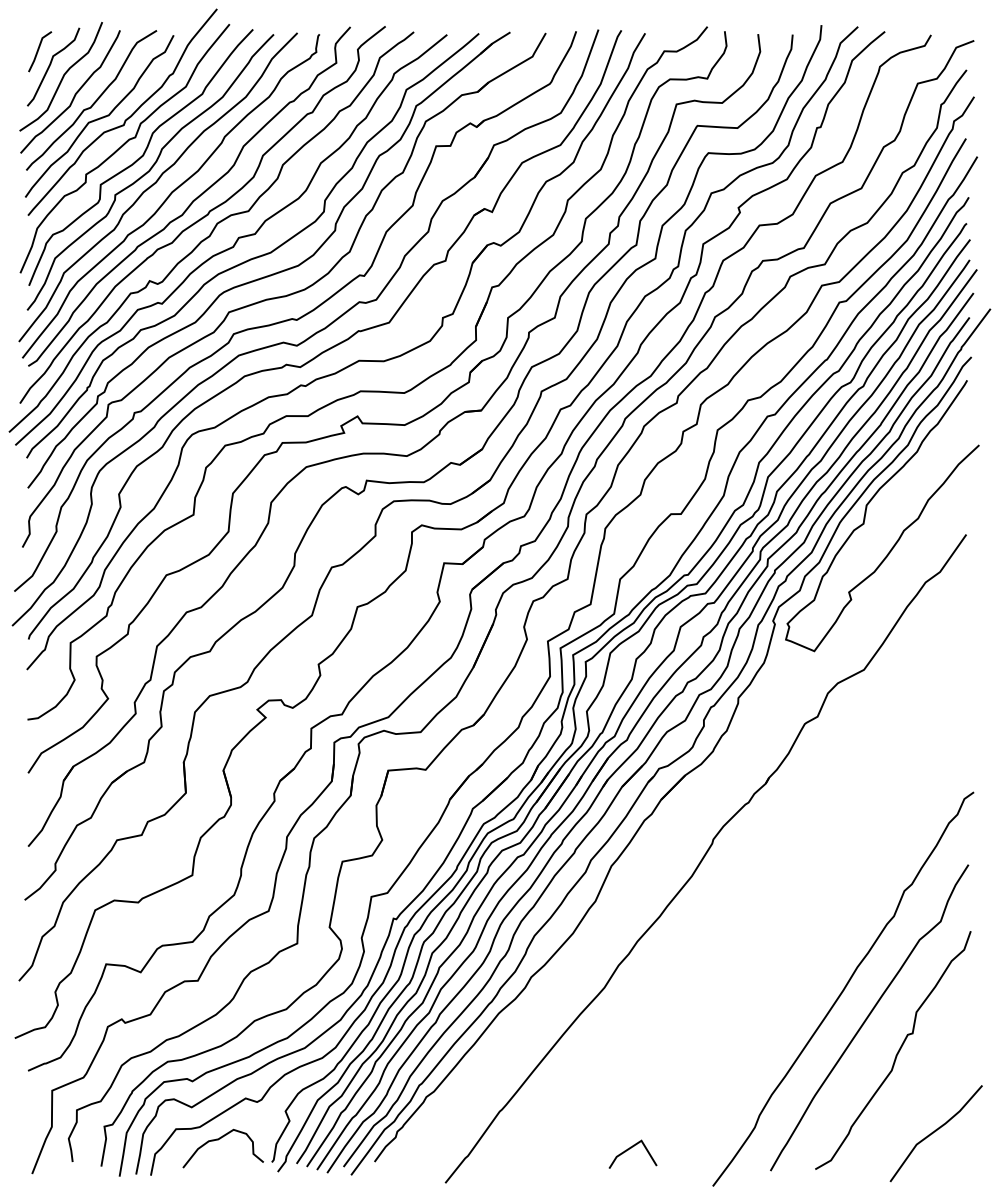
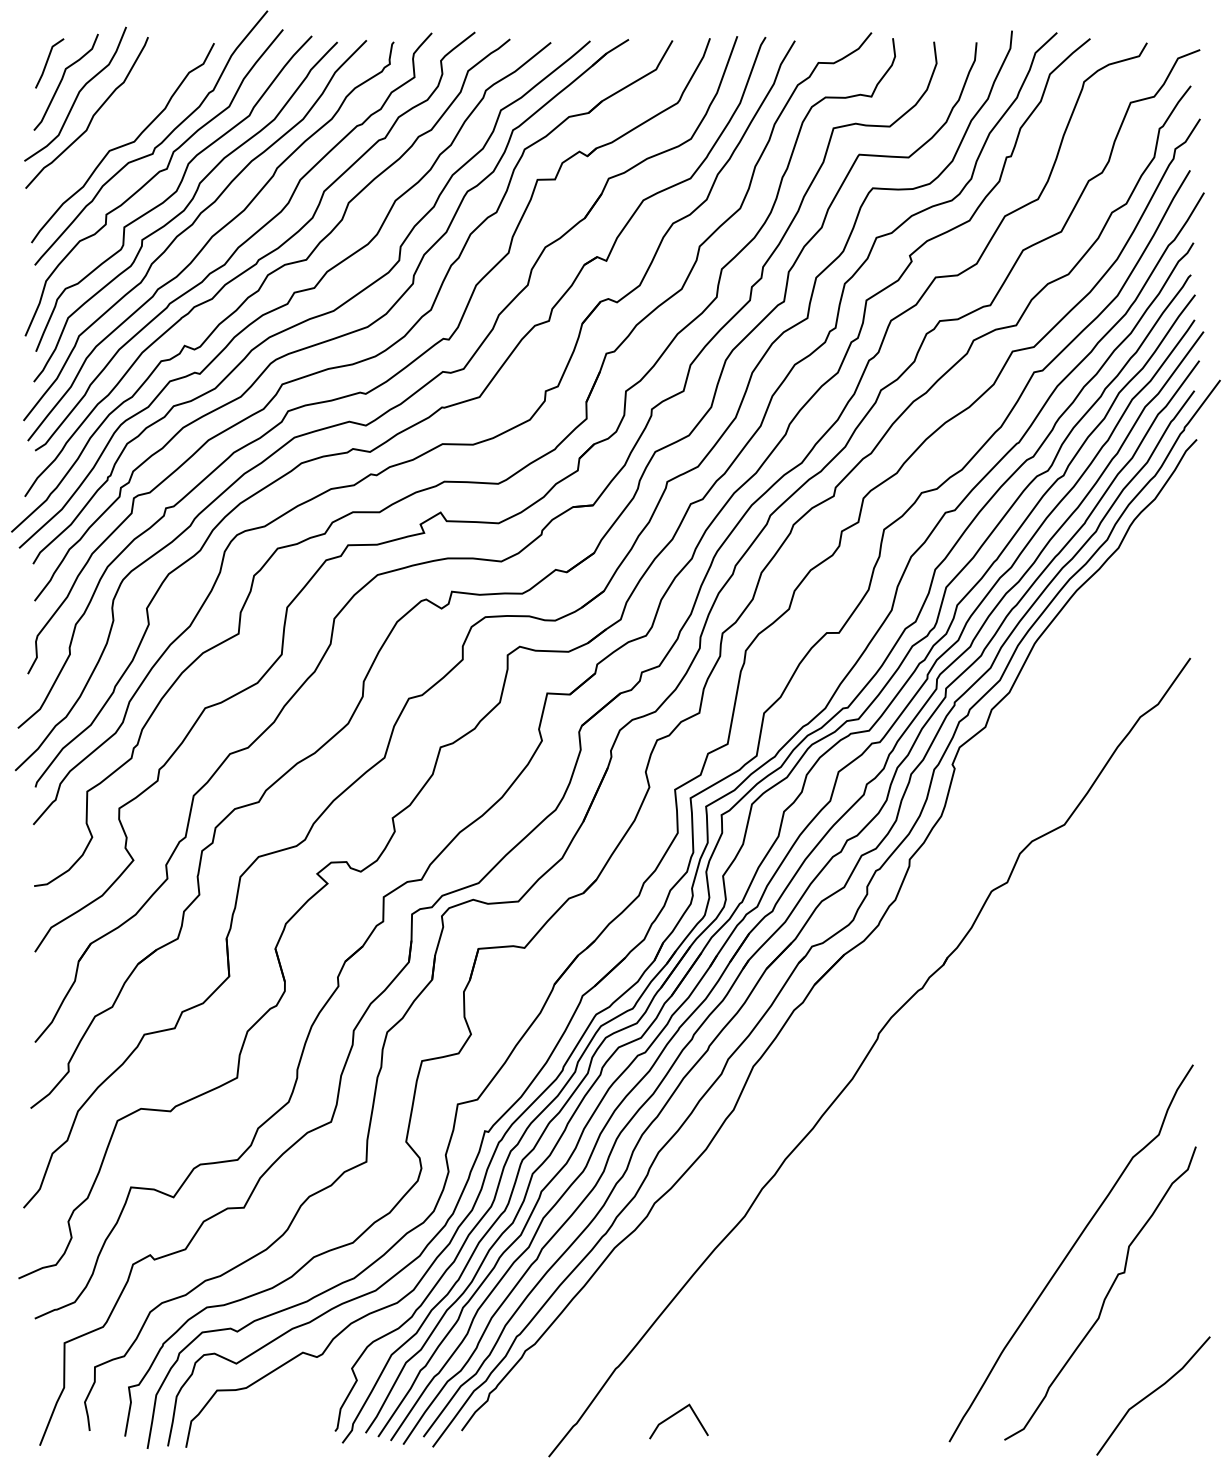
curve: (93, 102) -> (115, 126), removed
curve: (866, 512) -> (1067, 630), removed
curve: (842, 989) -> (1038, 1218), removed
curve: (219, 1139) -> (270, 1403), removed
line: (628, 1150) -> (673, 1416), moved

